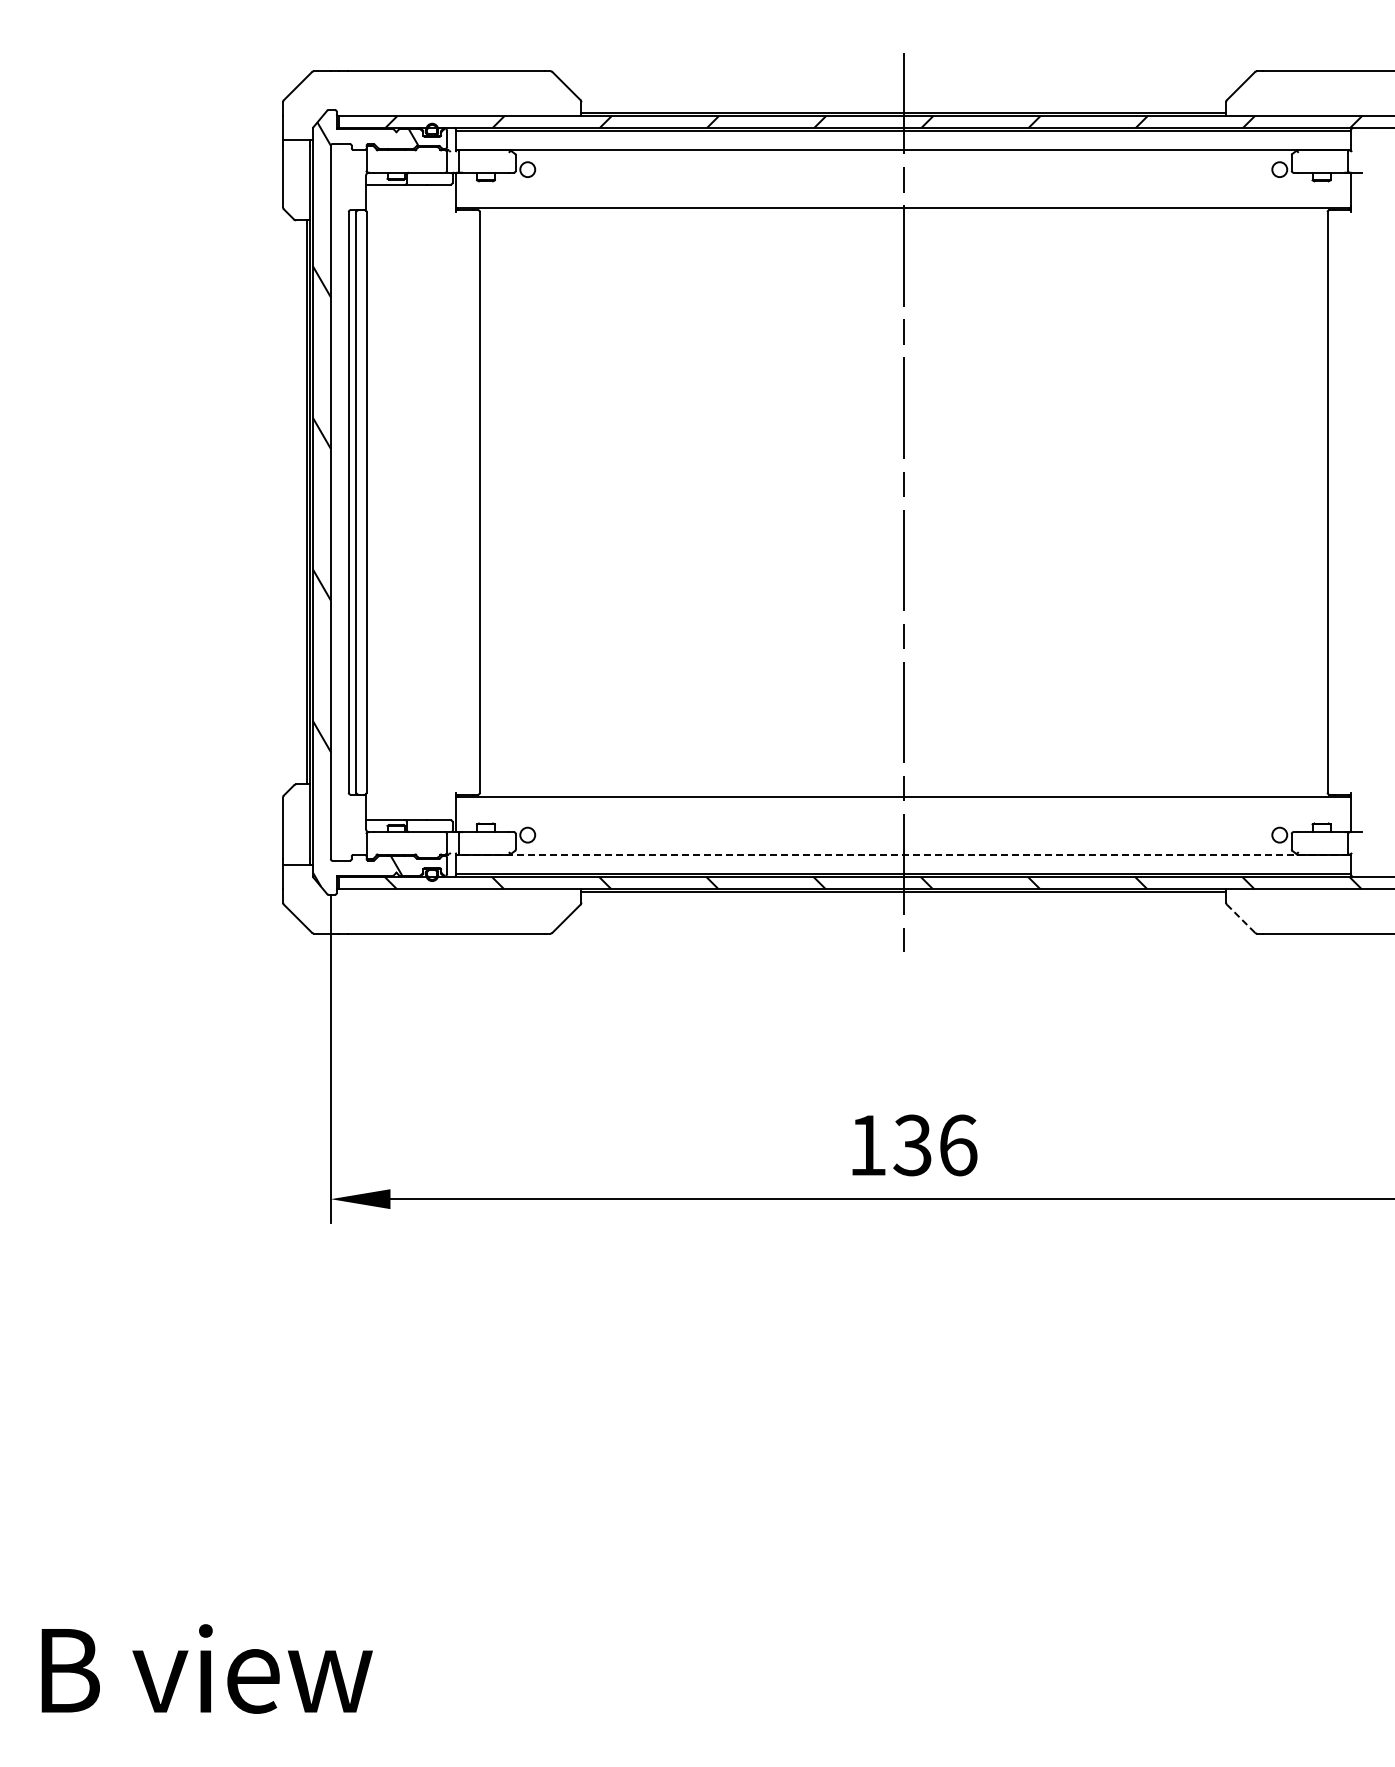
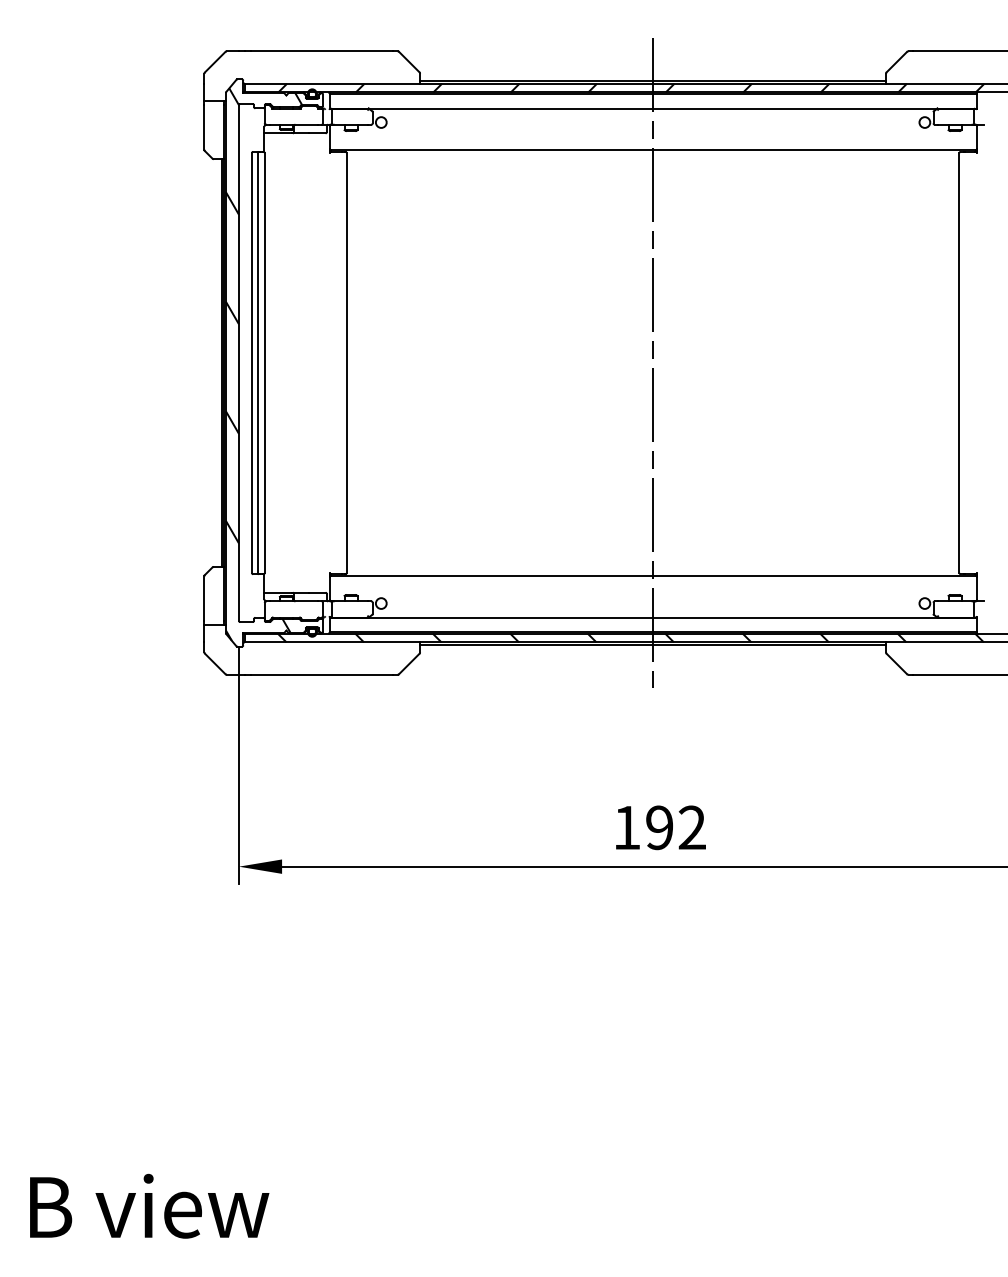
line: (903, 854) -> (652, 617), dashed -> solid
line: (1240, 918) -> (896, 663), dashed -> solid
text: (935, 1145) -> (676, 827), 136 -> 192

